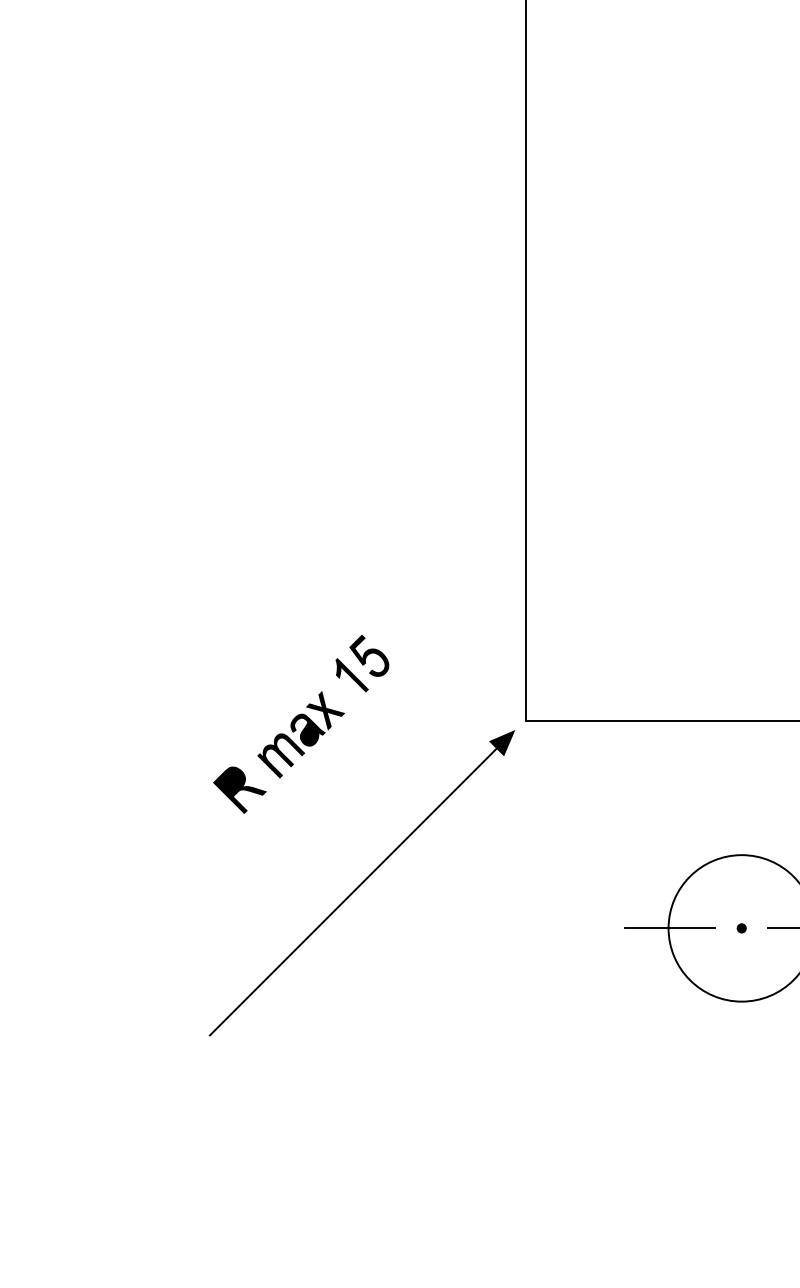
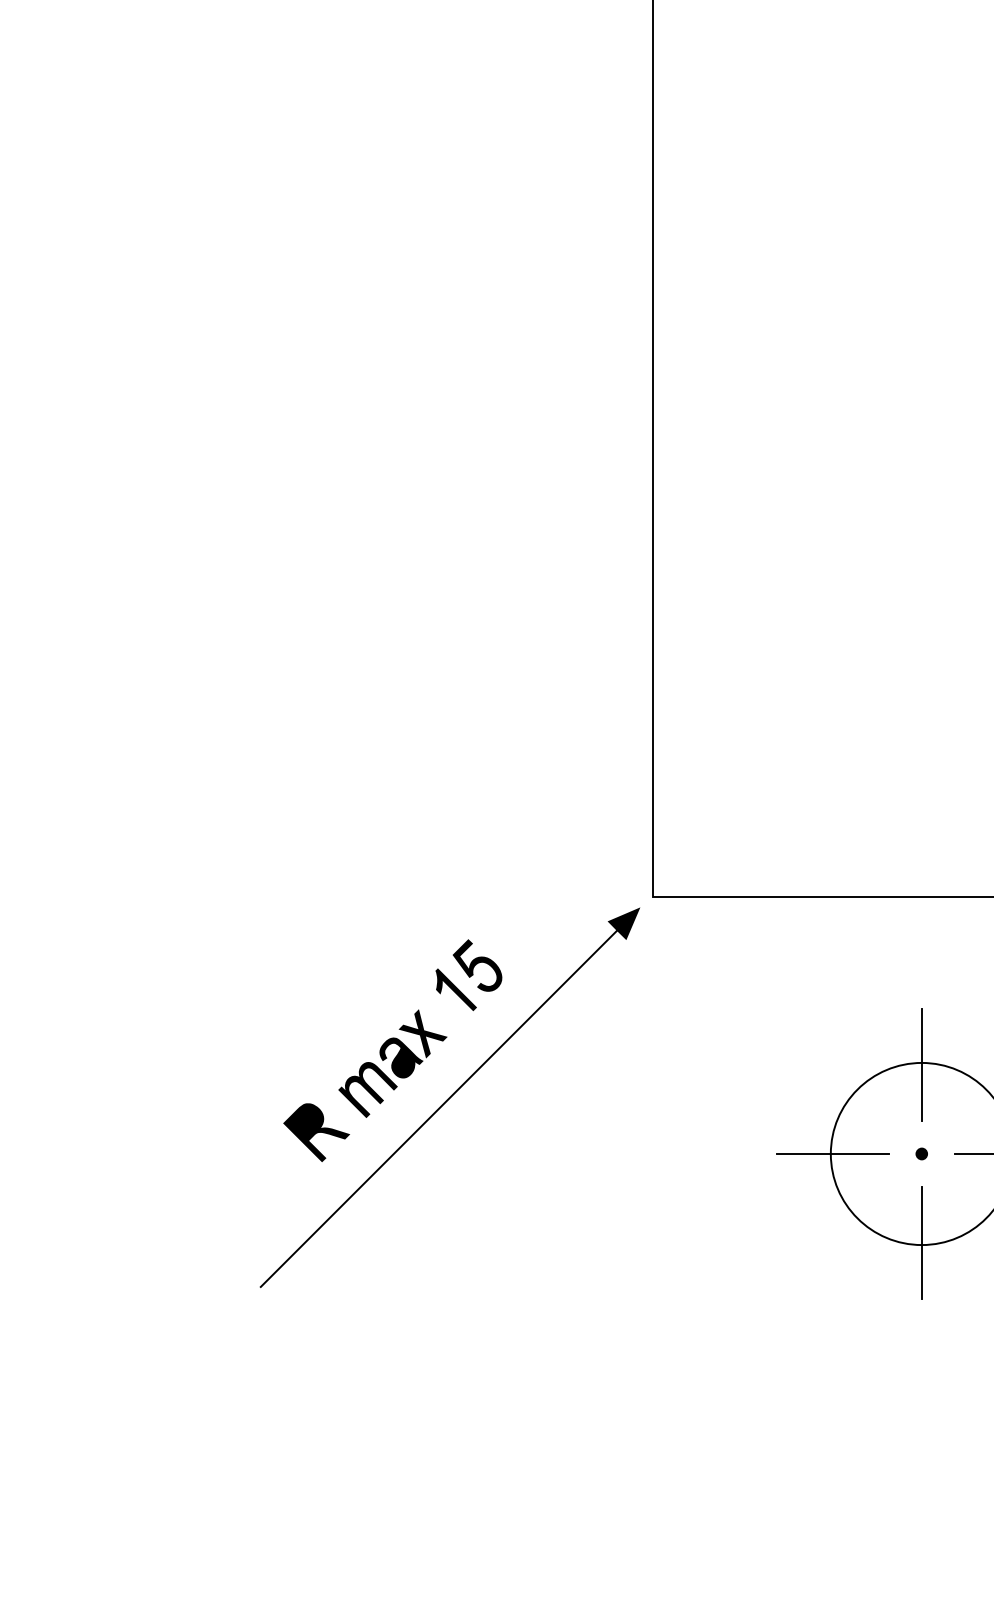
part: (301, 723) -> (393, 1049), moved
line: (741, 856) -> (921, 1064), added
line: (741, 999) -> (921, 1242), added

